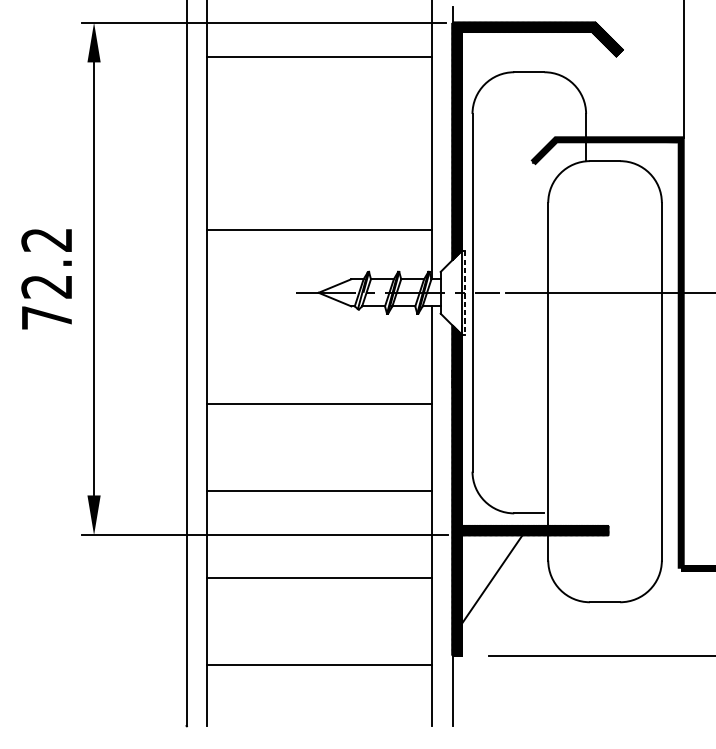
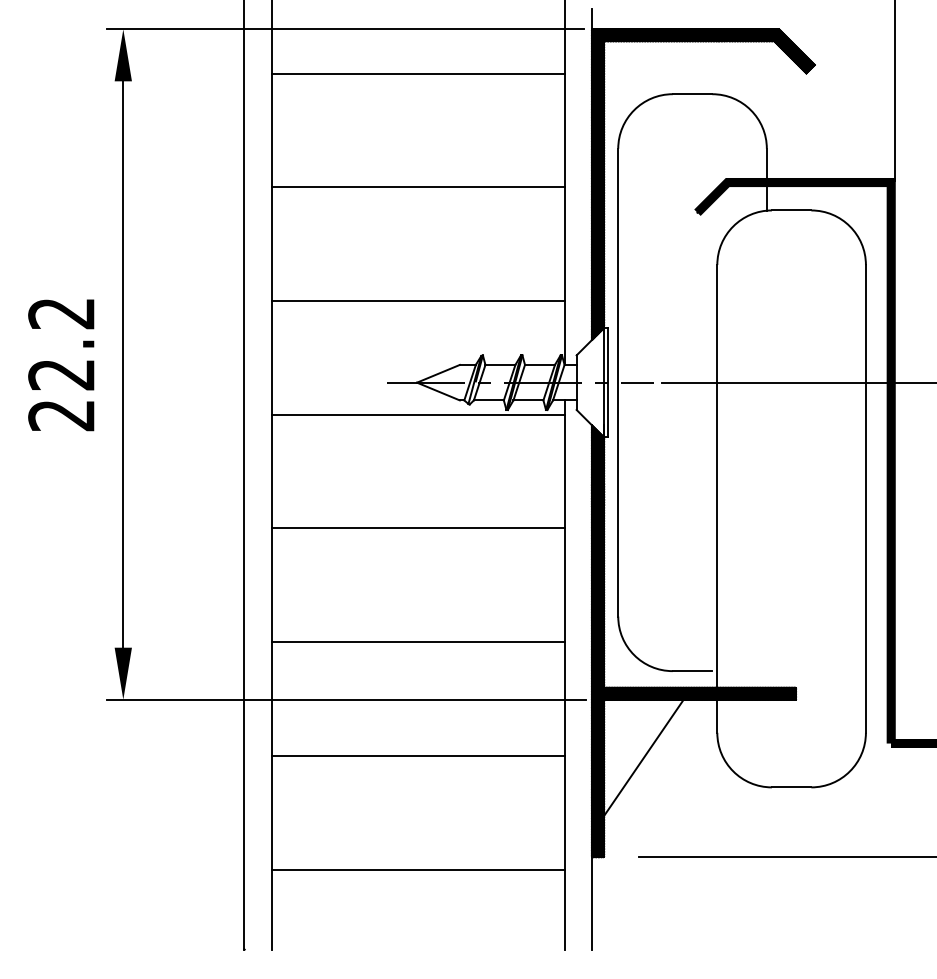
line: (319, 143) -> (417, 187), added
line: (465, 292) -> (608, 382), dashed -> solid
text: (46, 317) -> (61, 415), 72.2 -> 22.2
line: (319, 317) -> (417, 414), added

